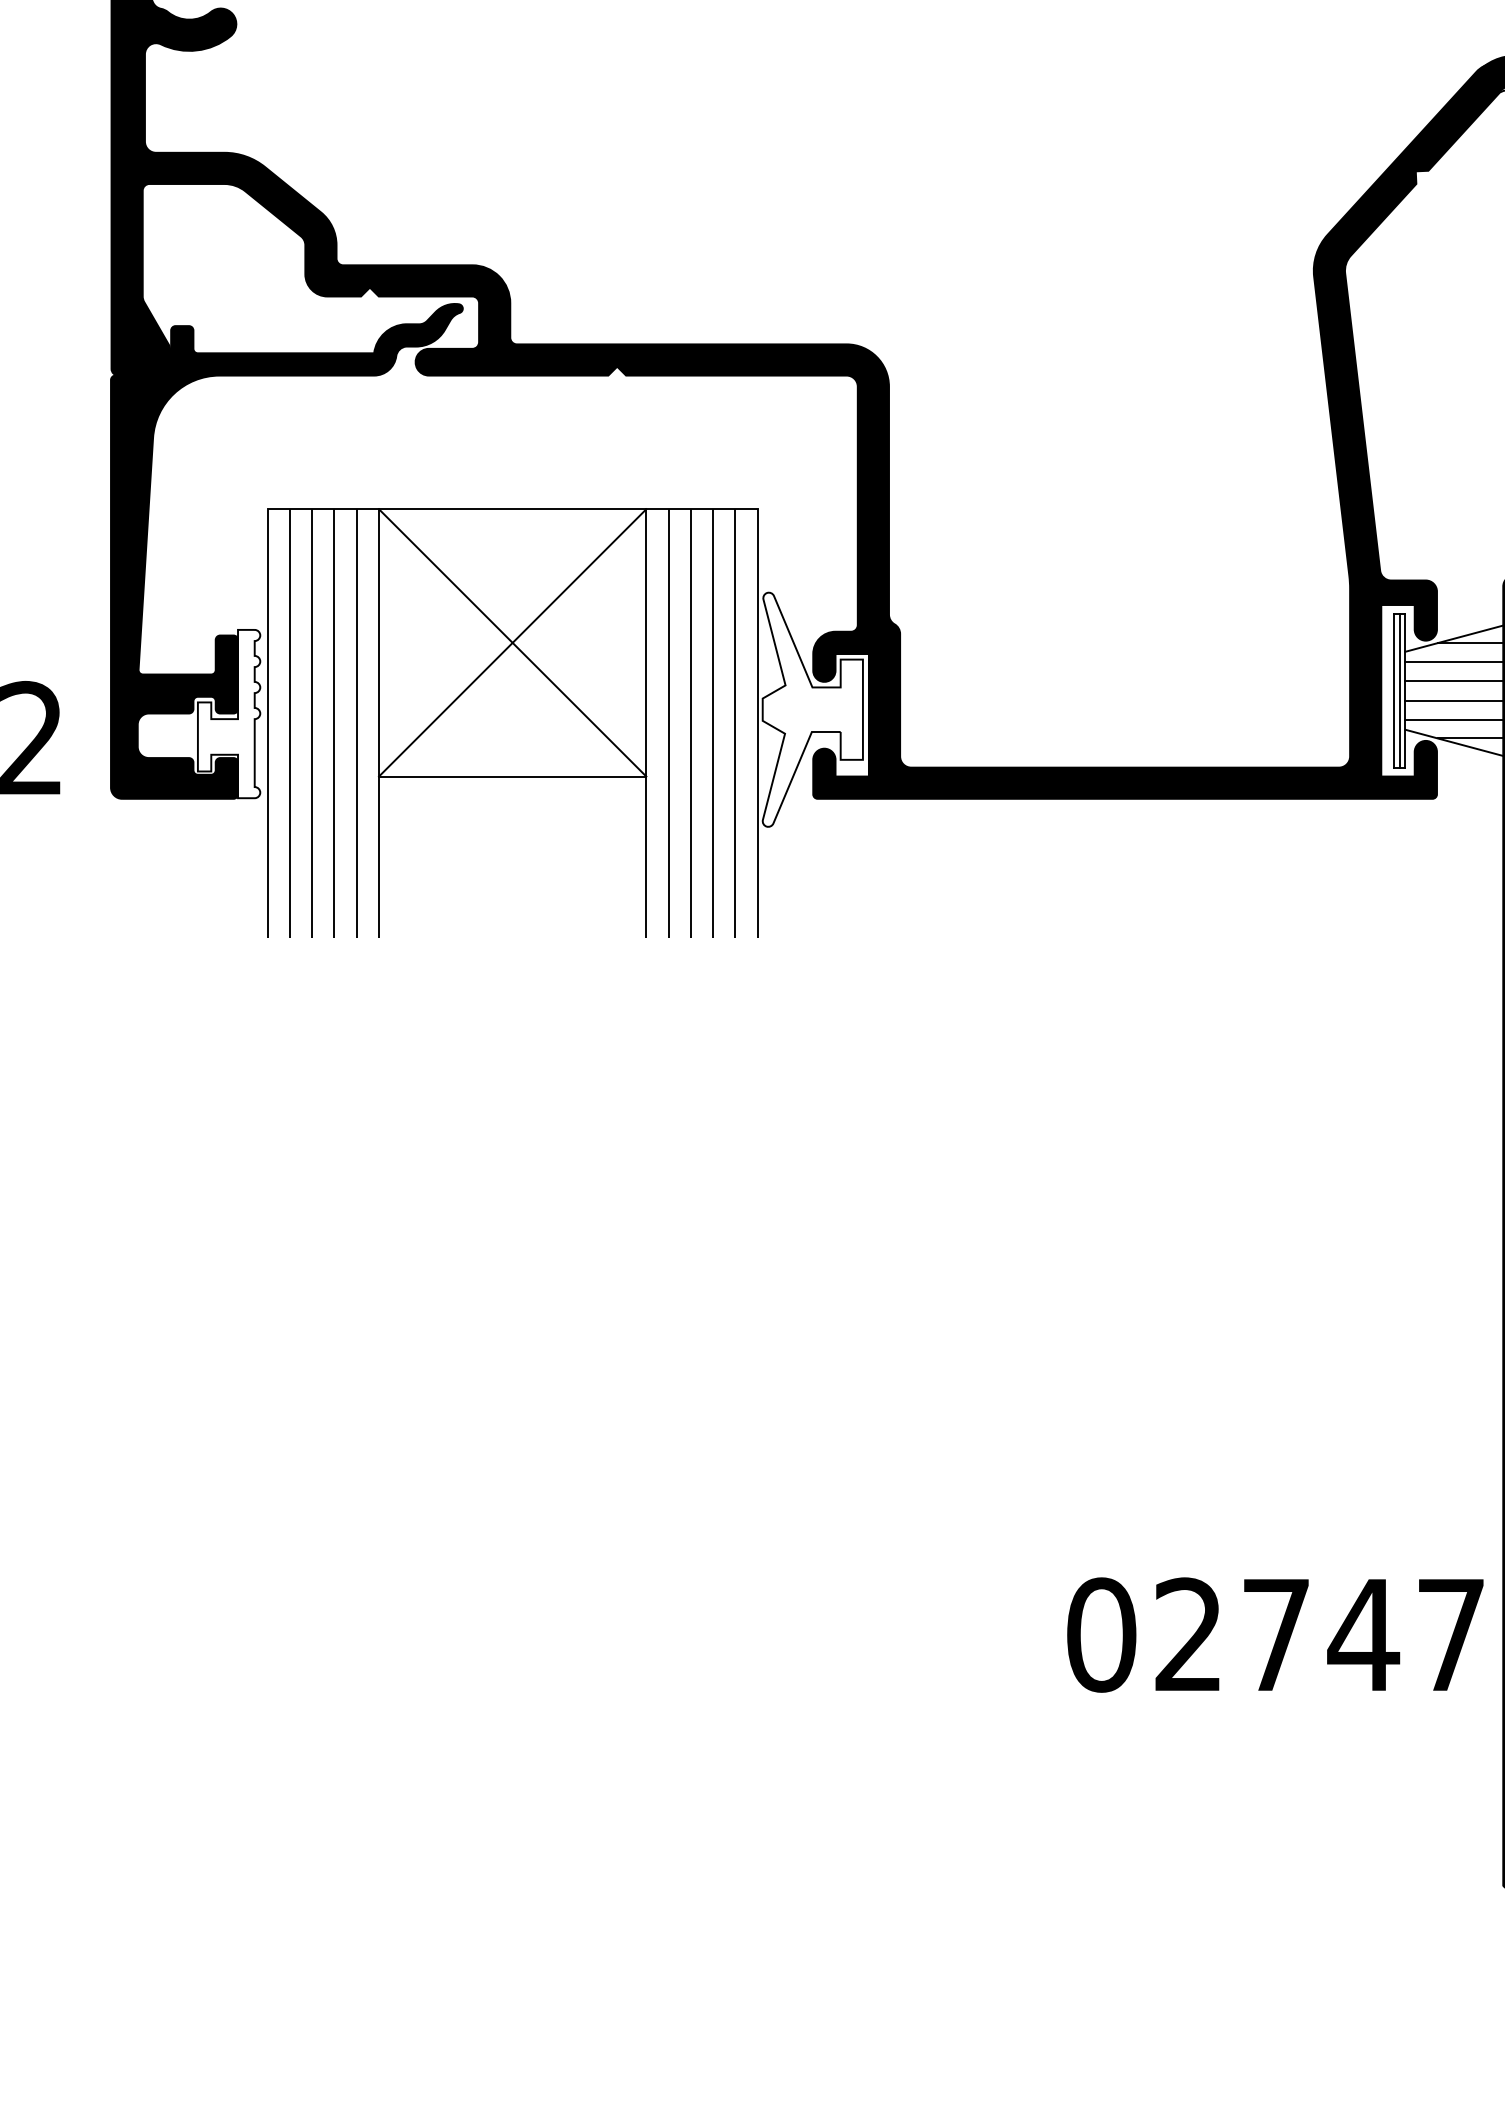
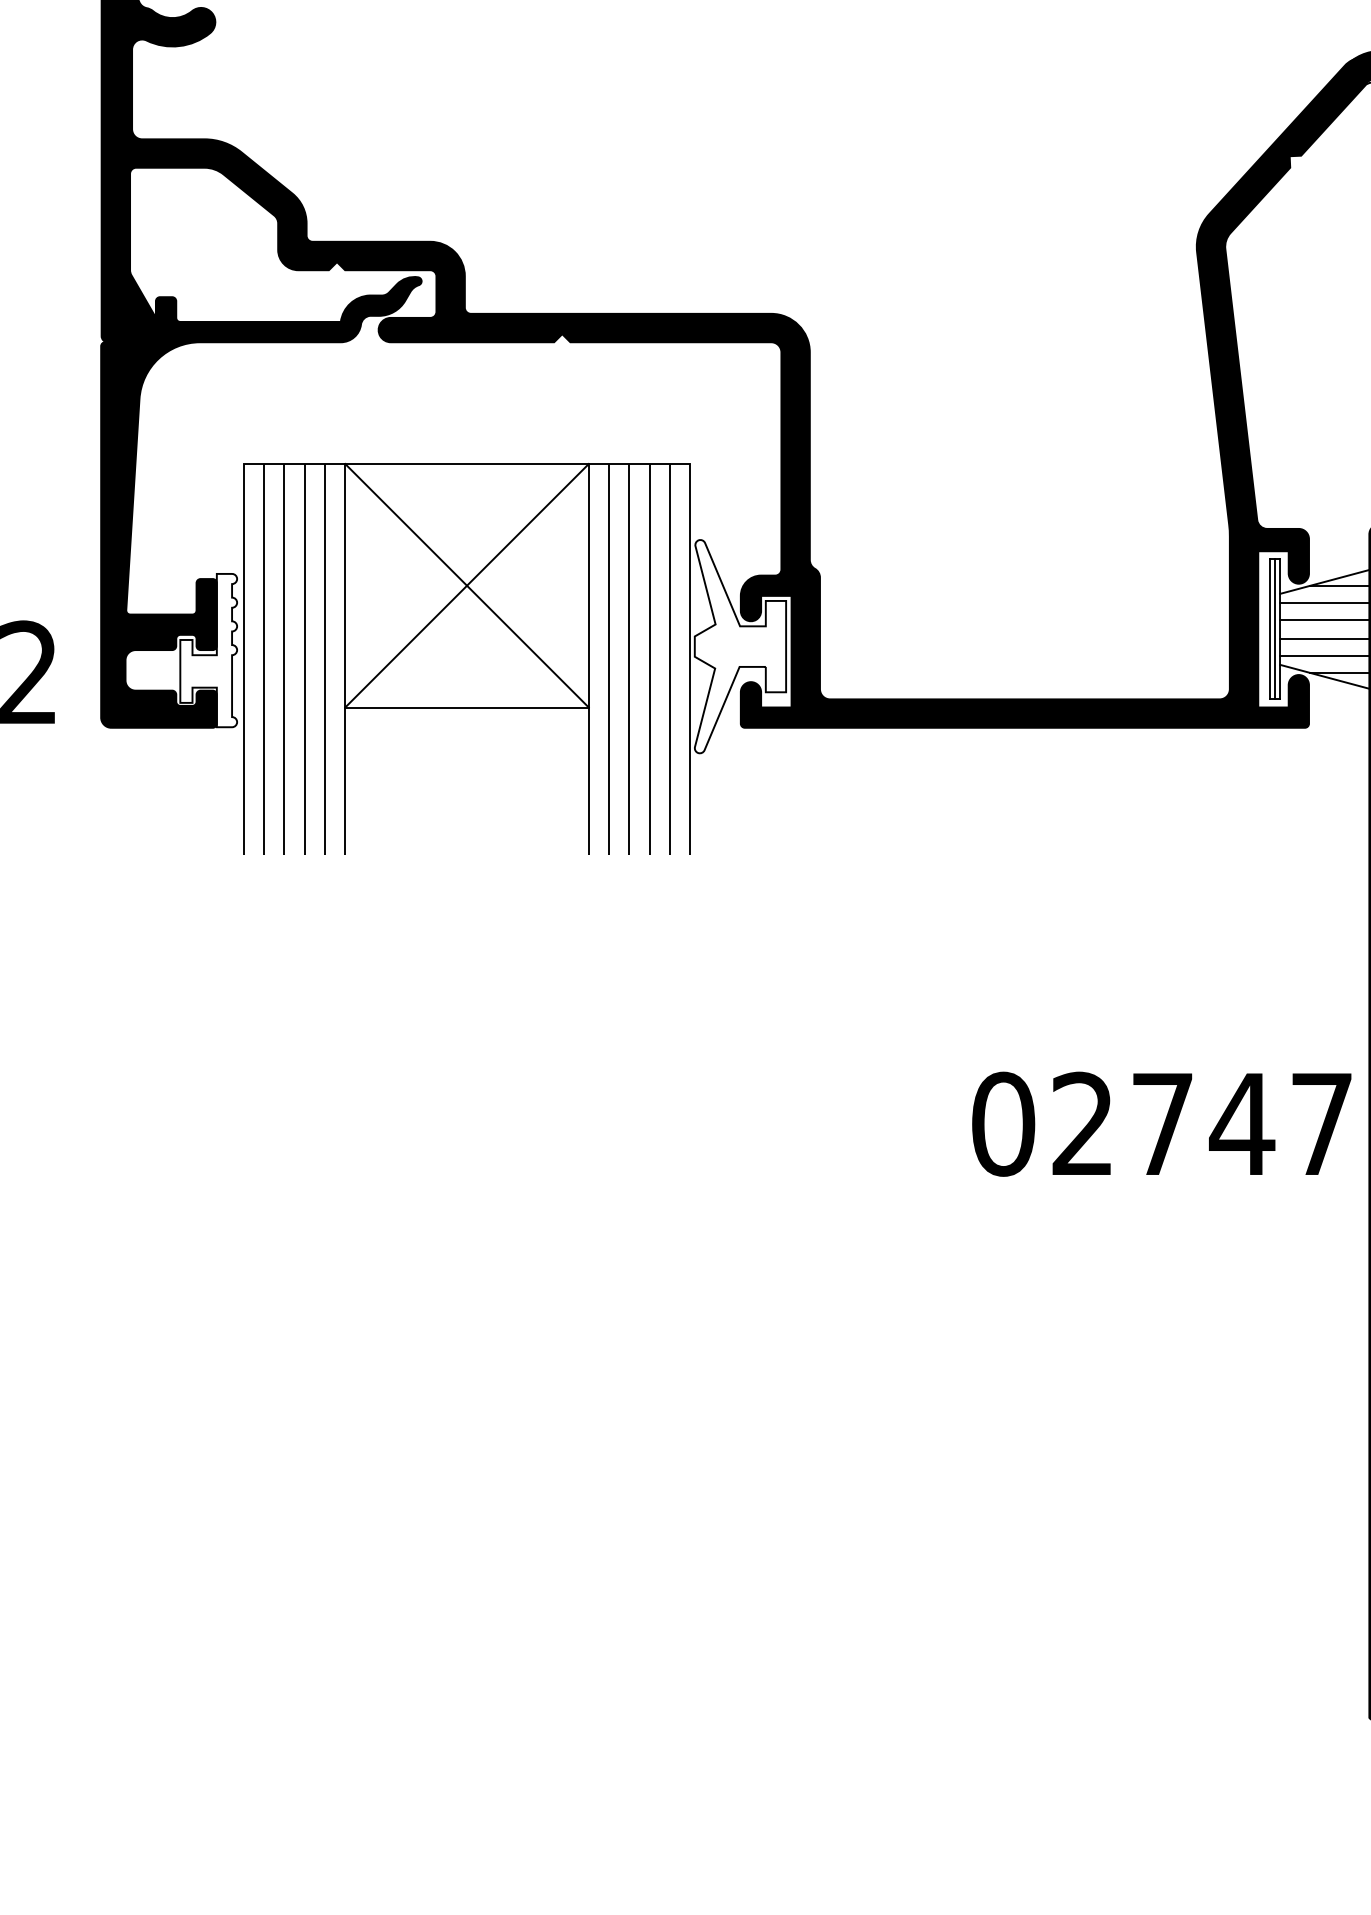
text: (1275, 1634) -> (1161, 1123), moved

